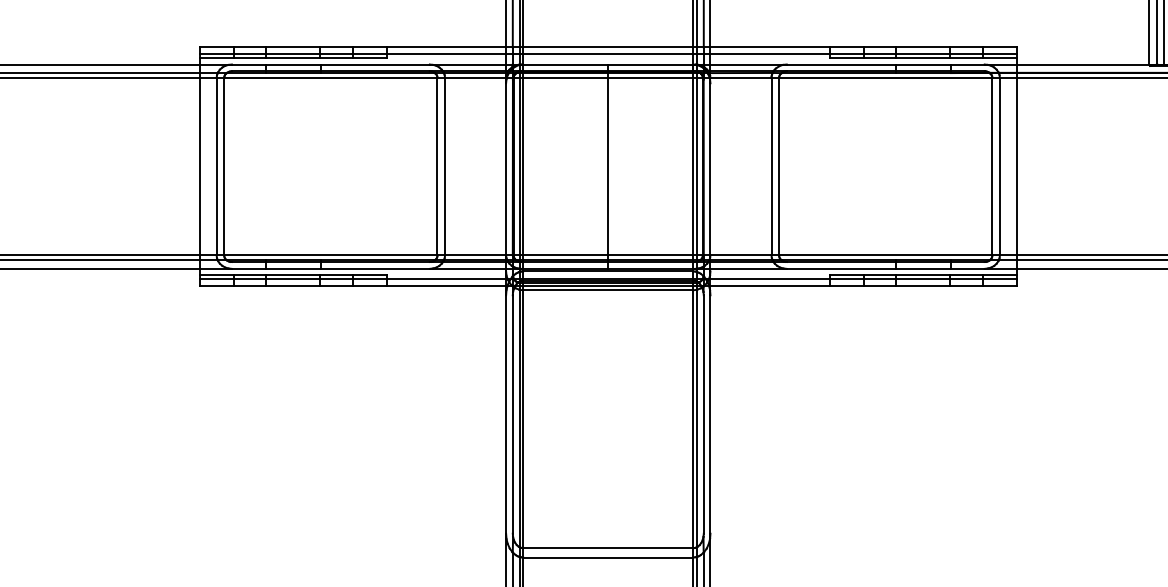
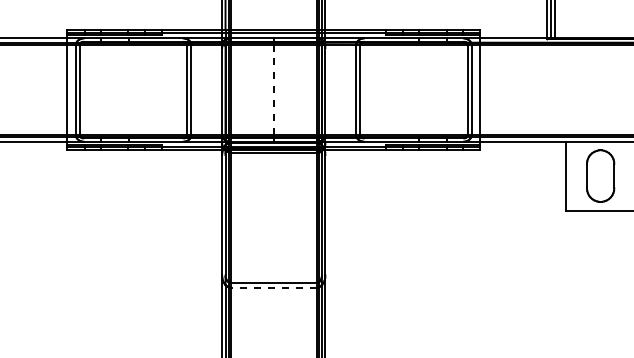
line: (607, 167) -> (273, 90), solid -> dashed
line: (607, 557) -> (273, 287), solid -> dashed

